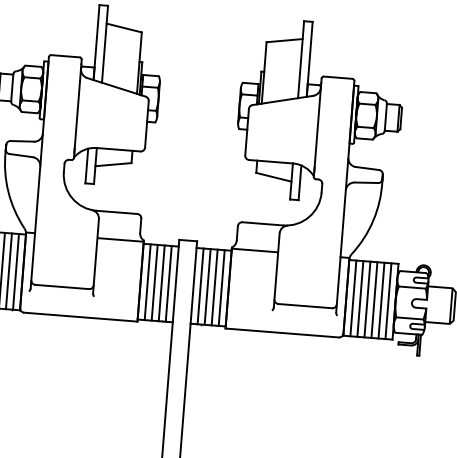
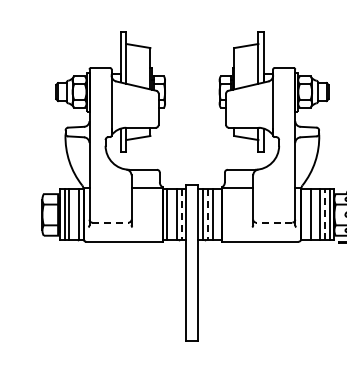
line: (9, 270) -> (74, 214), removed
line: (155, 282) -> (172, 214), removed
line: (168, 284) -> (181, 215), solid -> dashed
line: (63, 286) -> (111, 222), solid -> dashed
line: (207, 287) -> (207, 215), solid -> dashed
line: (222, 287) -> (217, 214), removed
line: (354, 297) -> (306, 214), removed
line: (367, 298) -> (315, 214), removed
line: (380, 299) -> (324, 214), solid -> dashed
line: (304, 305) -> (273, 222), solid -> dashed

